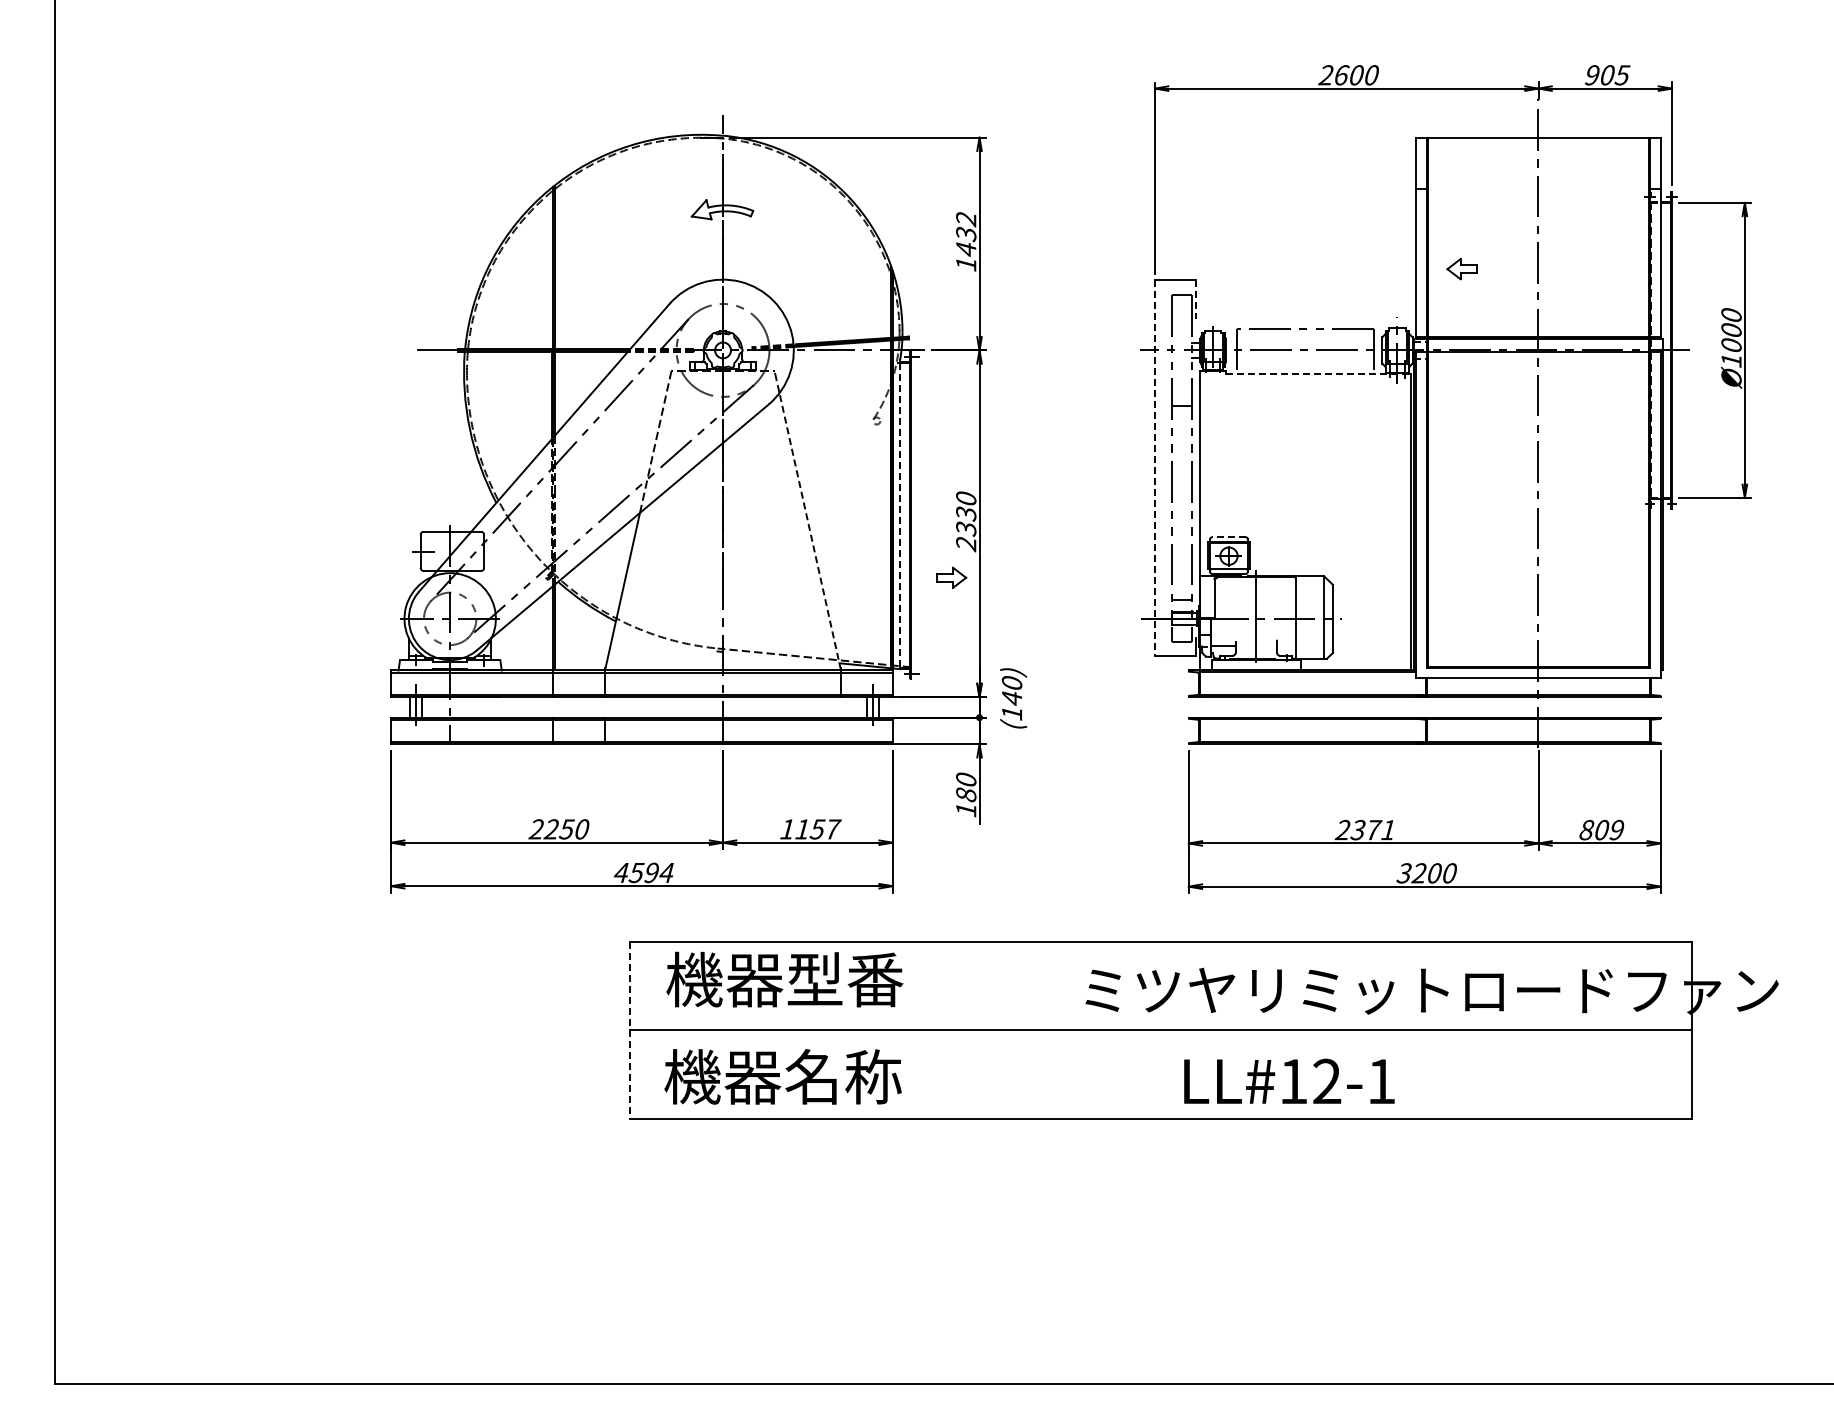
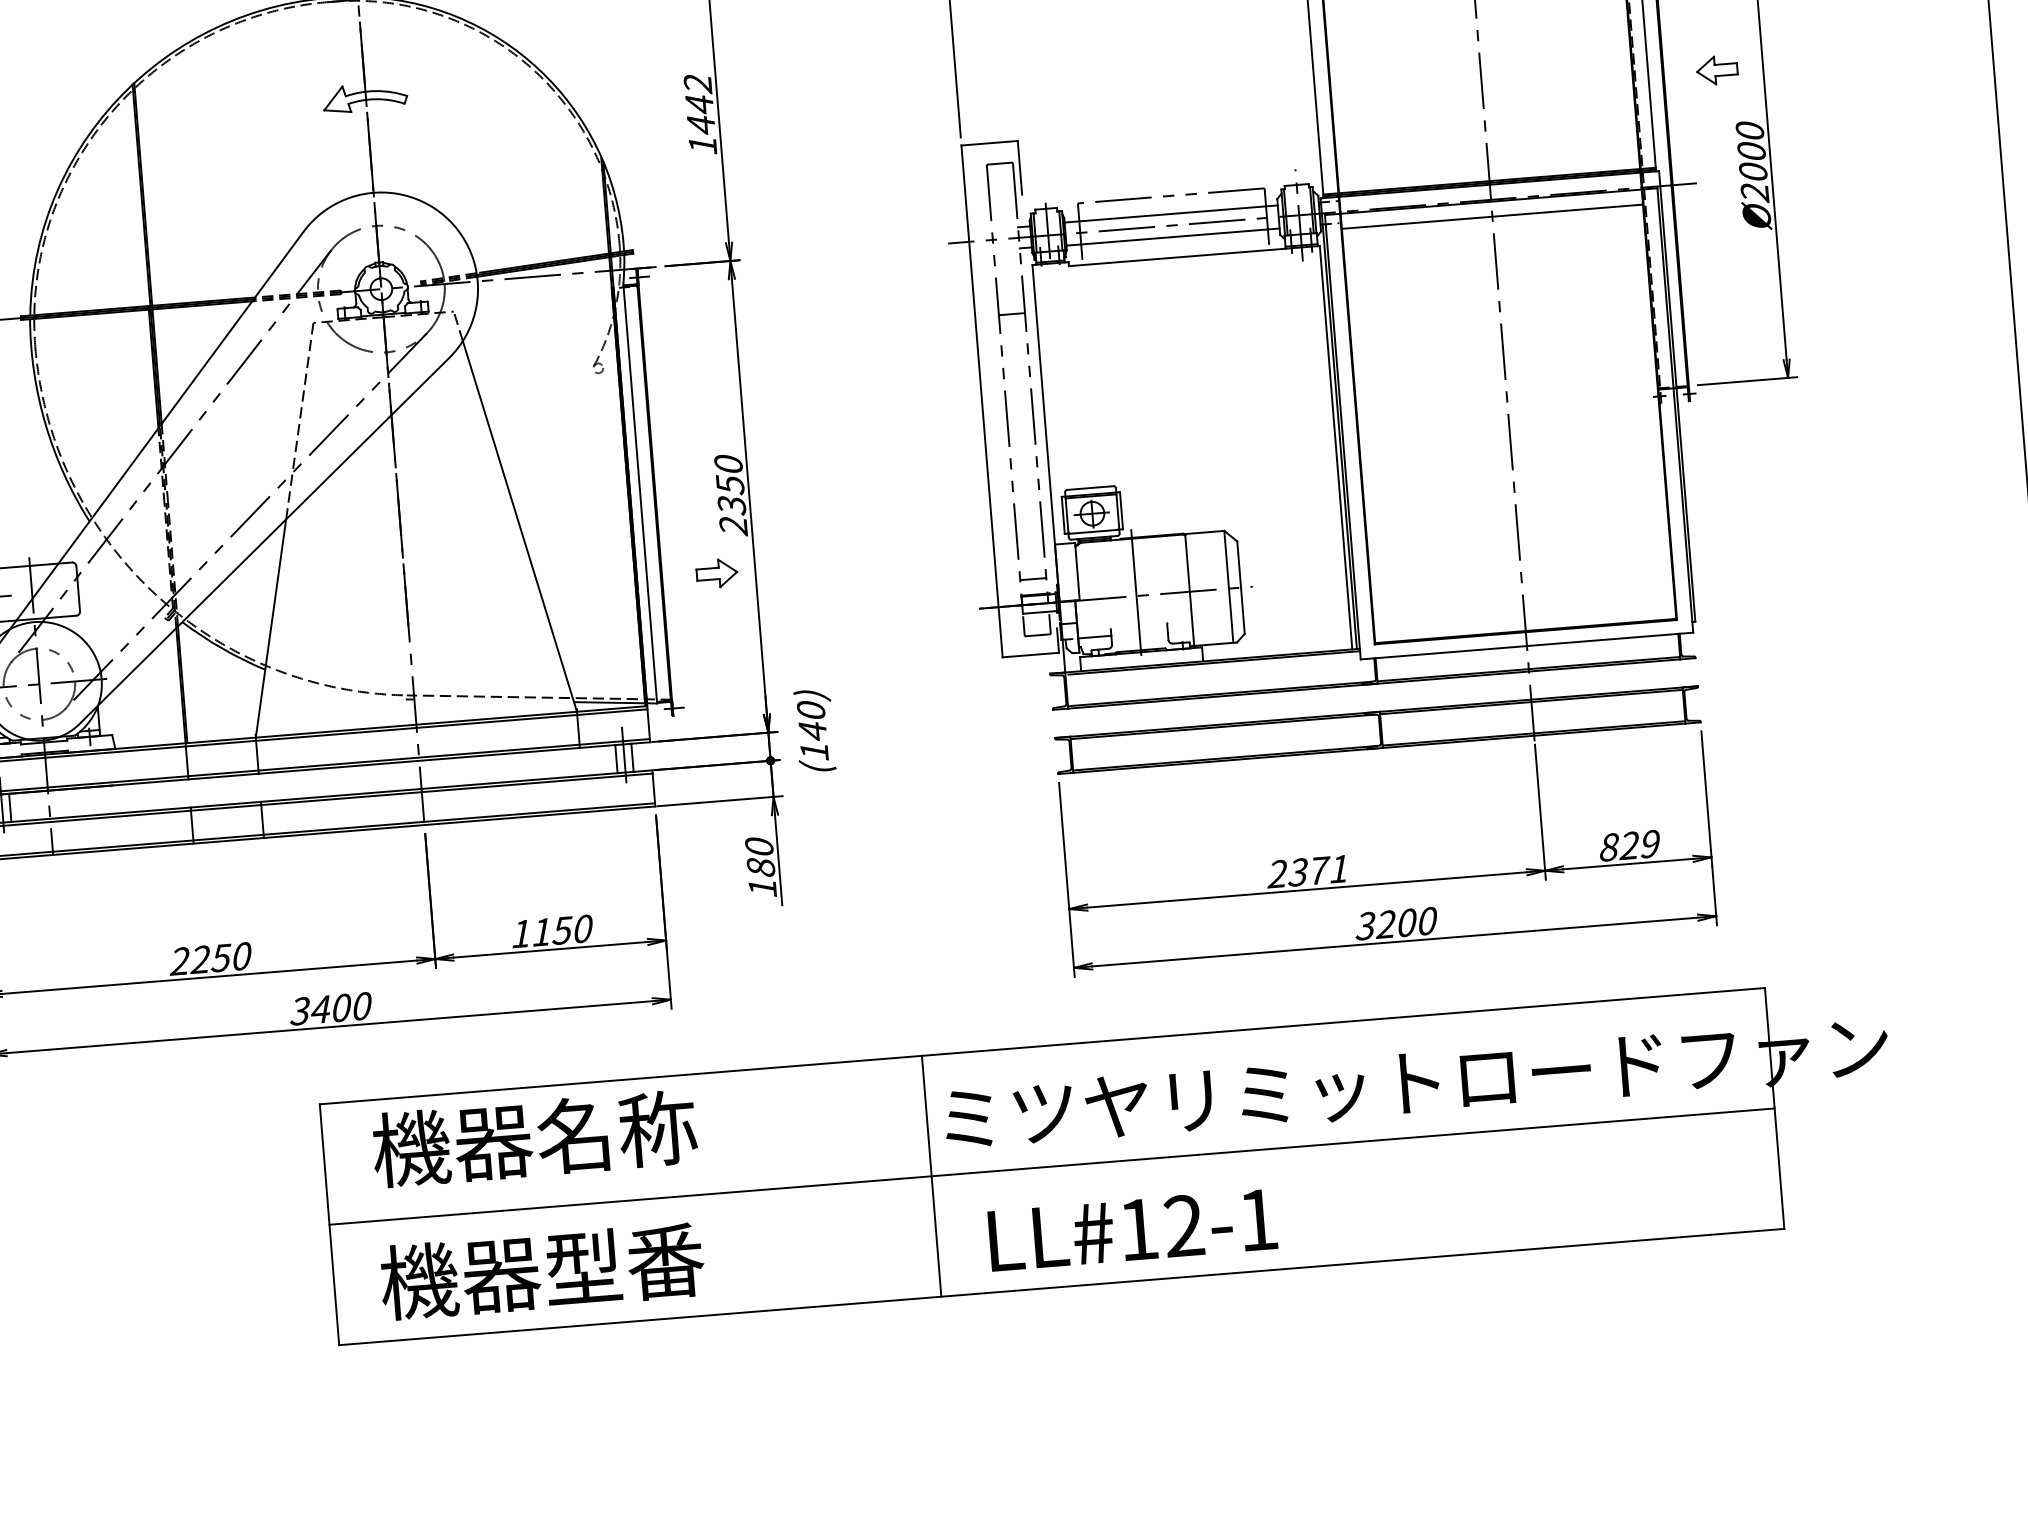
text: (966, 234) -> (700, 104), 1432 -> 1442
part: (1461, 269) -> (1716, 70), moved
line: (1196, 299) -> (1020, 167), dashed -> solid
line: (1303, 341) -> (1170, 213), added
line: (1303, 358) -> (1172, 236), added
text: (1731, 361) -> (1754, 193), Ø1000 -> Ø2000
line: (1538, 362) -> (1492, 216), added
line: (1319, 374) -> (1195, 256), dashed -> solid
line: (1154, 468) -> (981, 402), dashed -> solid
text: (965, 512) -> (729, 483), 2330 -> 2350
line: (900, 516) -> (641, 495), dashed -> solid
line: (810, 531) -> (520, 525), dashed -> solid
line: (1228, 537) -> (1089, 488), dashed -> solid
text: (833, 829) -> (584, 929), 1157 -> 1150
text: (1601, 830) -> (1629, 846), 809 -> 829
text: (643, 872) -> (330, 1008), 4594 -> 3400
text: (845, 979) -> (616, 1131), 機器型番 -> 機器名称
line: (1072, 1029) -> (931, 1175), added
line: (630, 1030) -> (329, 1224), dashed -> solid
text: (843, 1076) -> (624, 1264), 機器名称 -> 機器型番
text: (1289, 1080) -> (1132, 1228), moved

